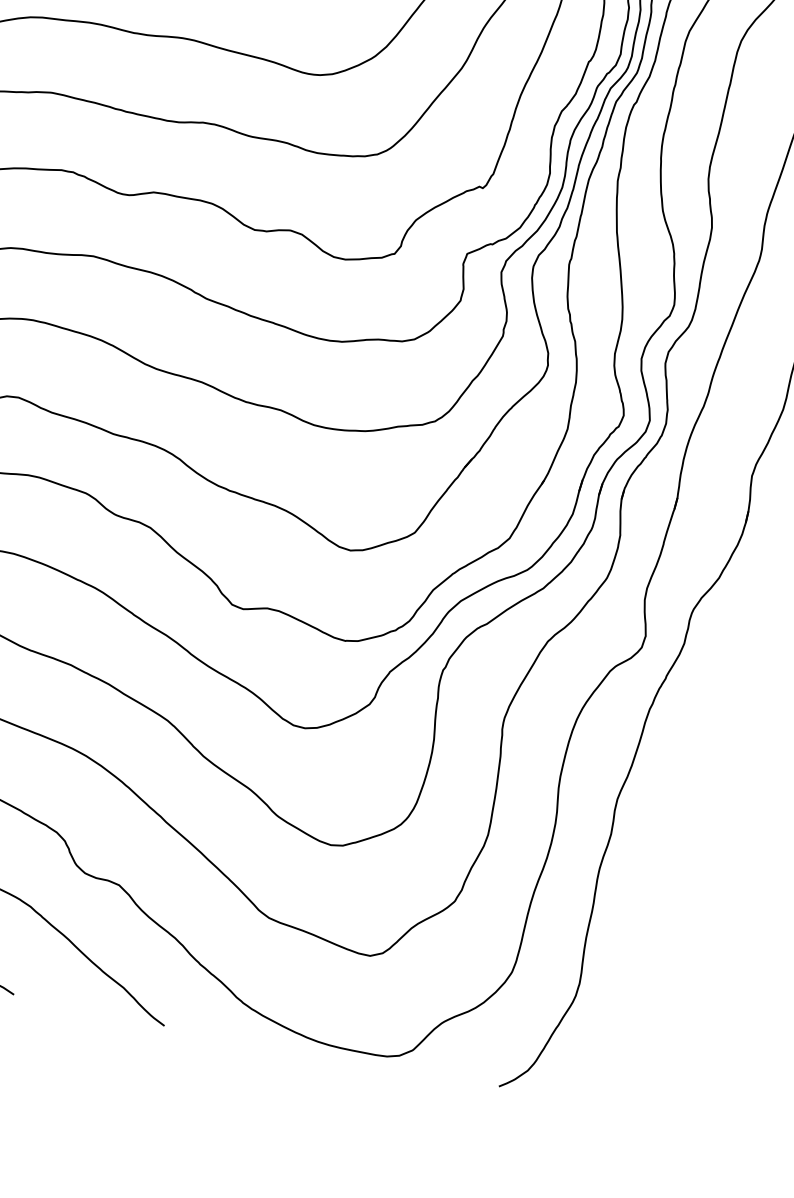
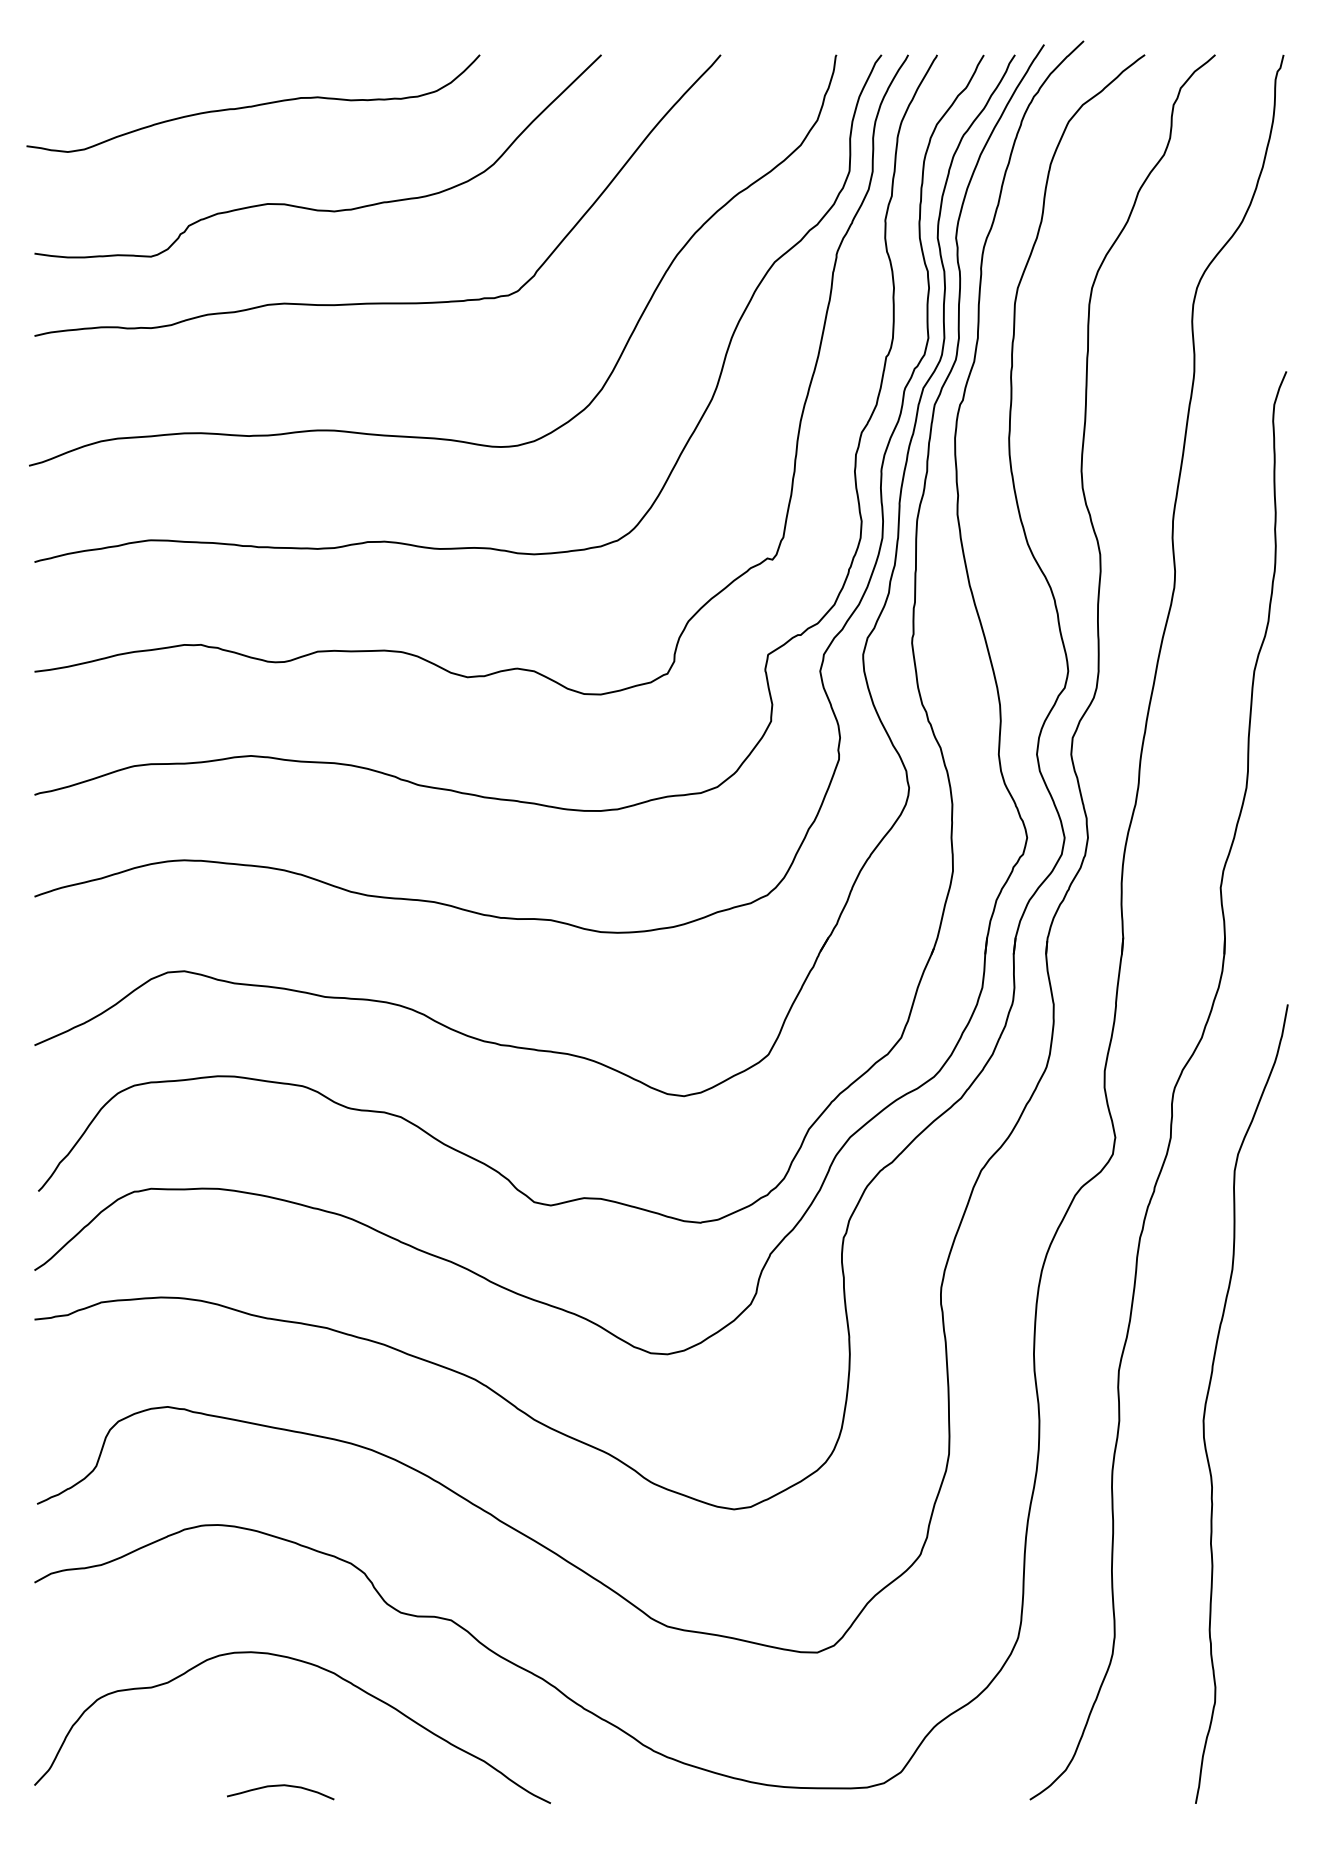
curve: (676, 828) -> (1208, 1396), added

